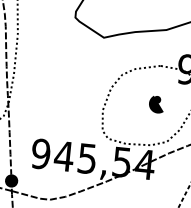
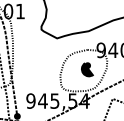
part: (156, 103) -> (87, 69), size x1.67

